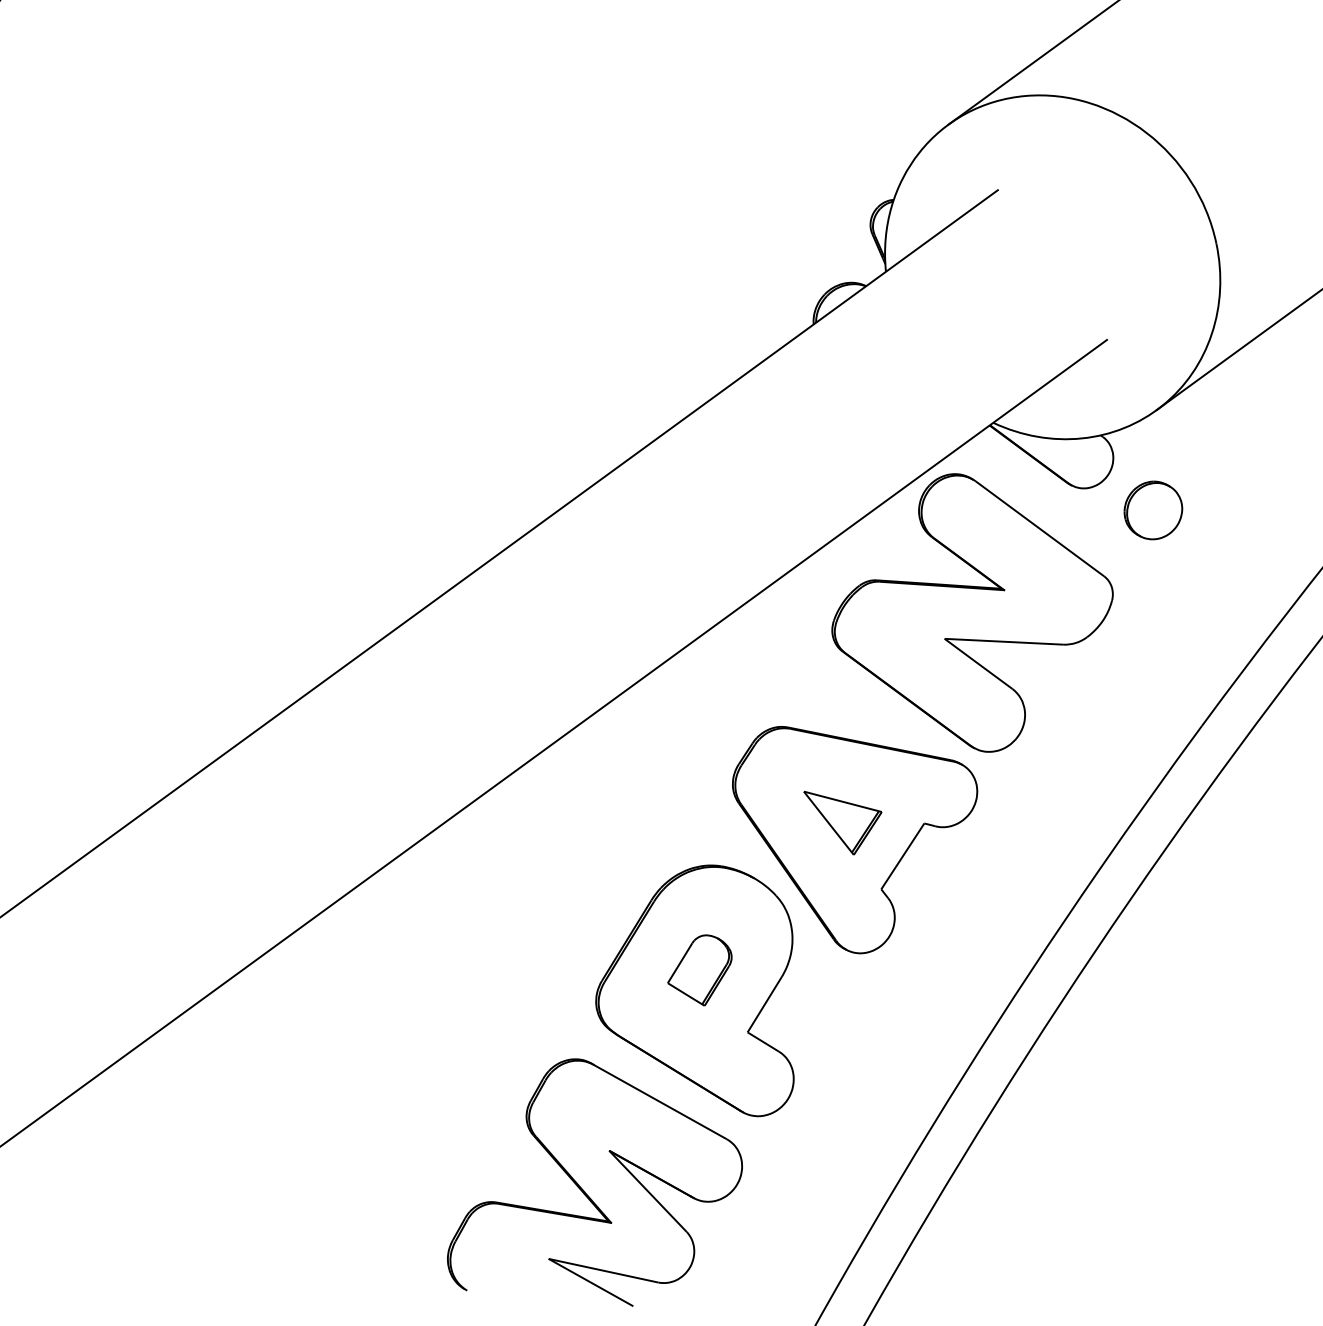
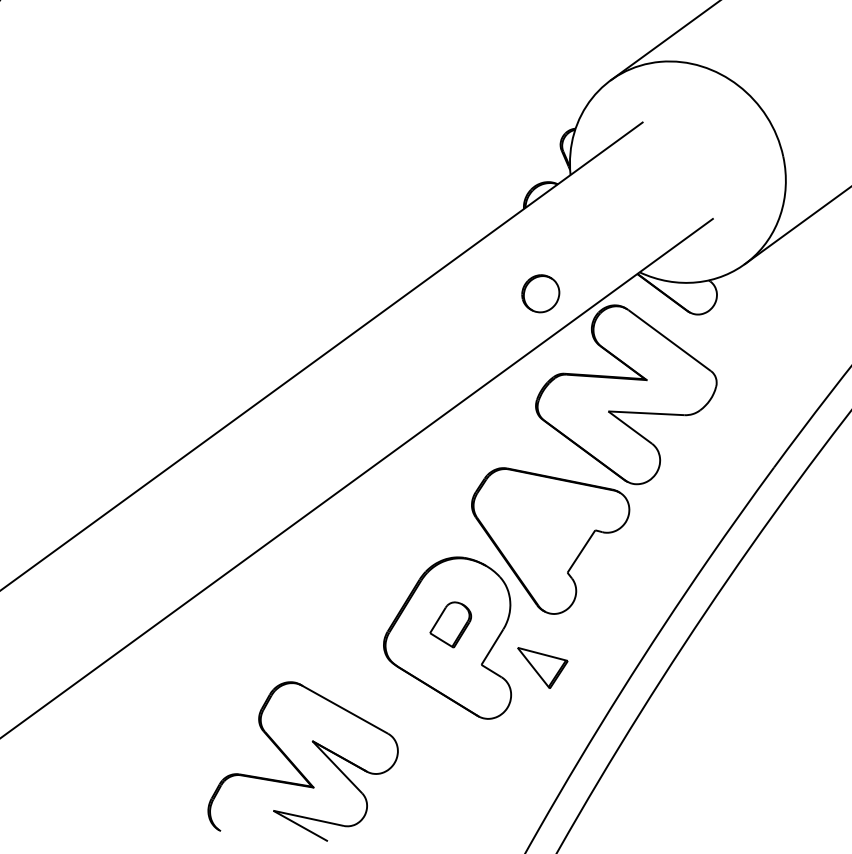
part: (1152, 510) -> (540, 293), moved
part: (842, 822) -> (542, 667), moved
part: (584, 1190) -> (296, 766), moved

